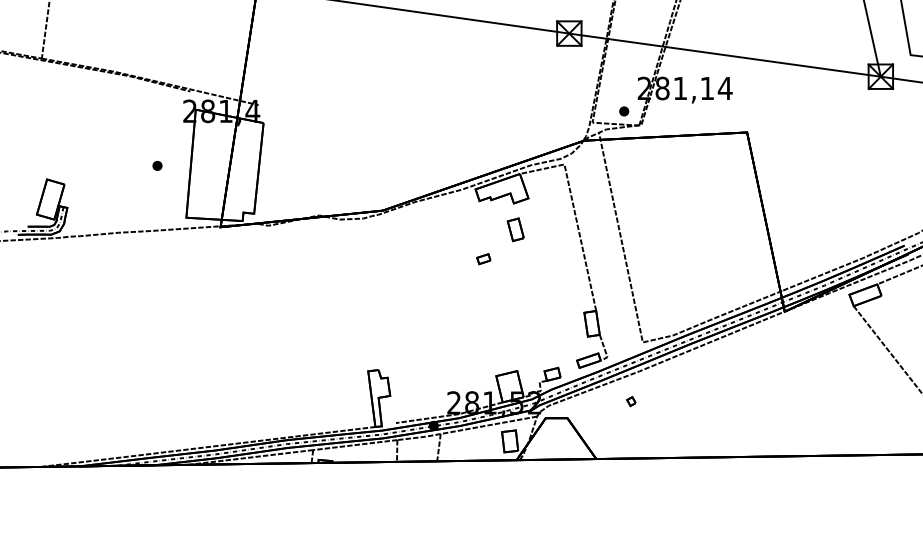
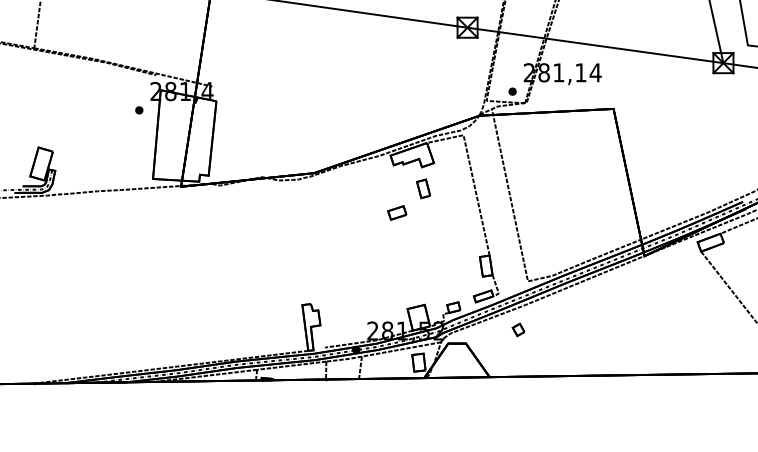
part: (157, 166) -> (139, 110), moved
part: (484, 258) -> (397, 212), size x1.67
part: (631, 401) -> (518, 329), size x1.67

